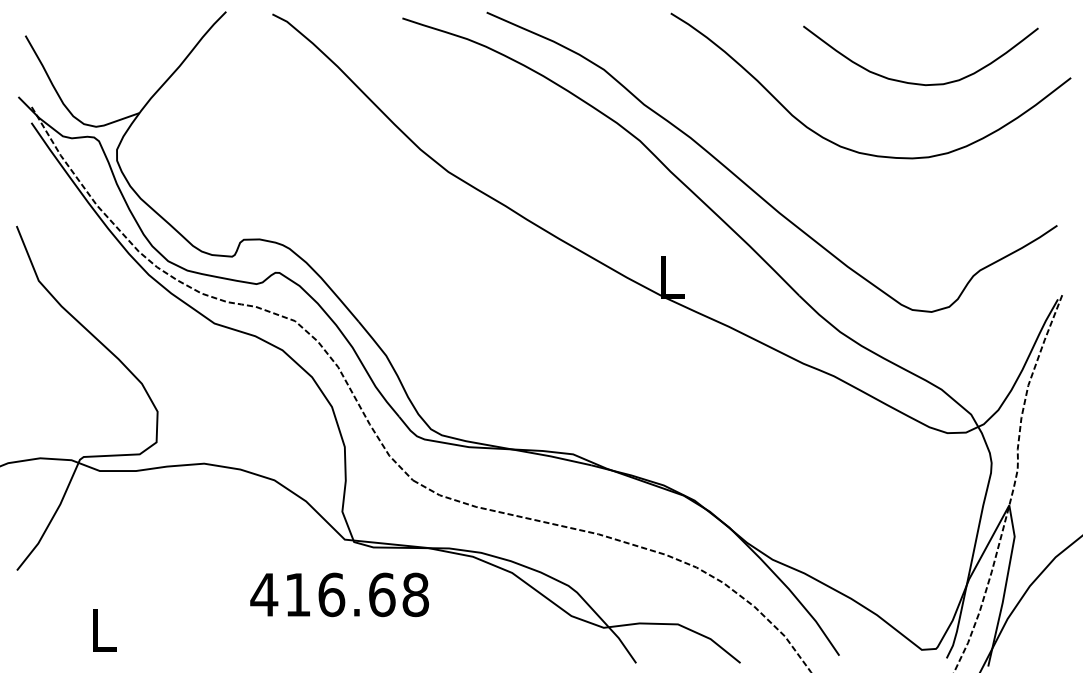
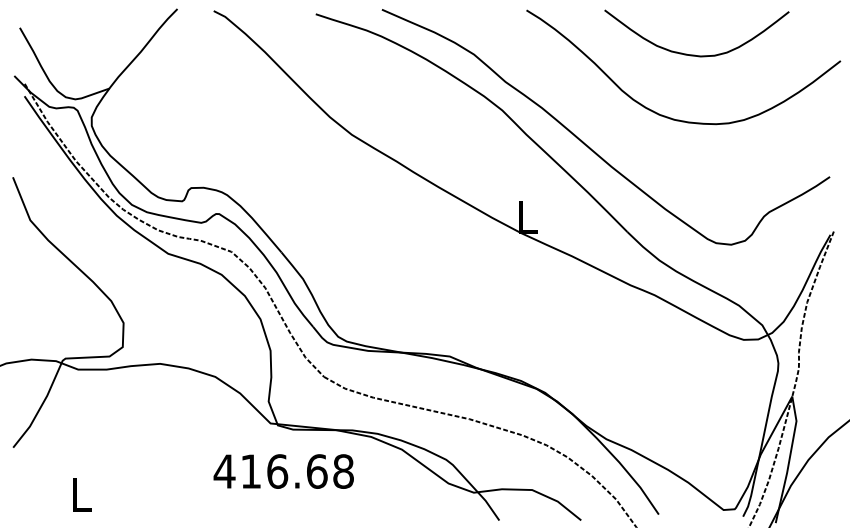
curve: (914, 82) -> (691, 54), moved
text: (339, 594) -> (283, 471), moved

